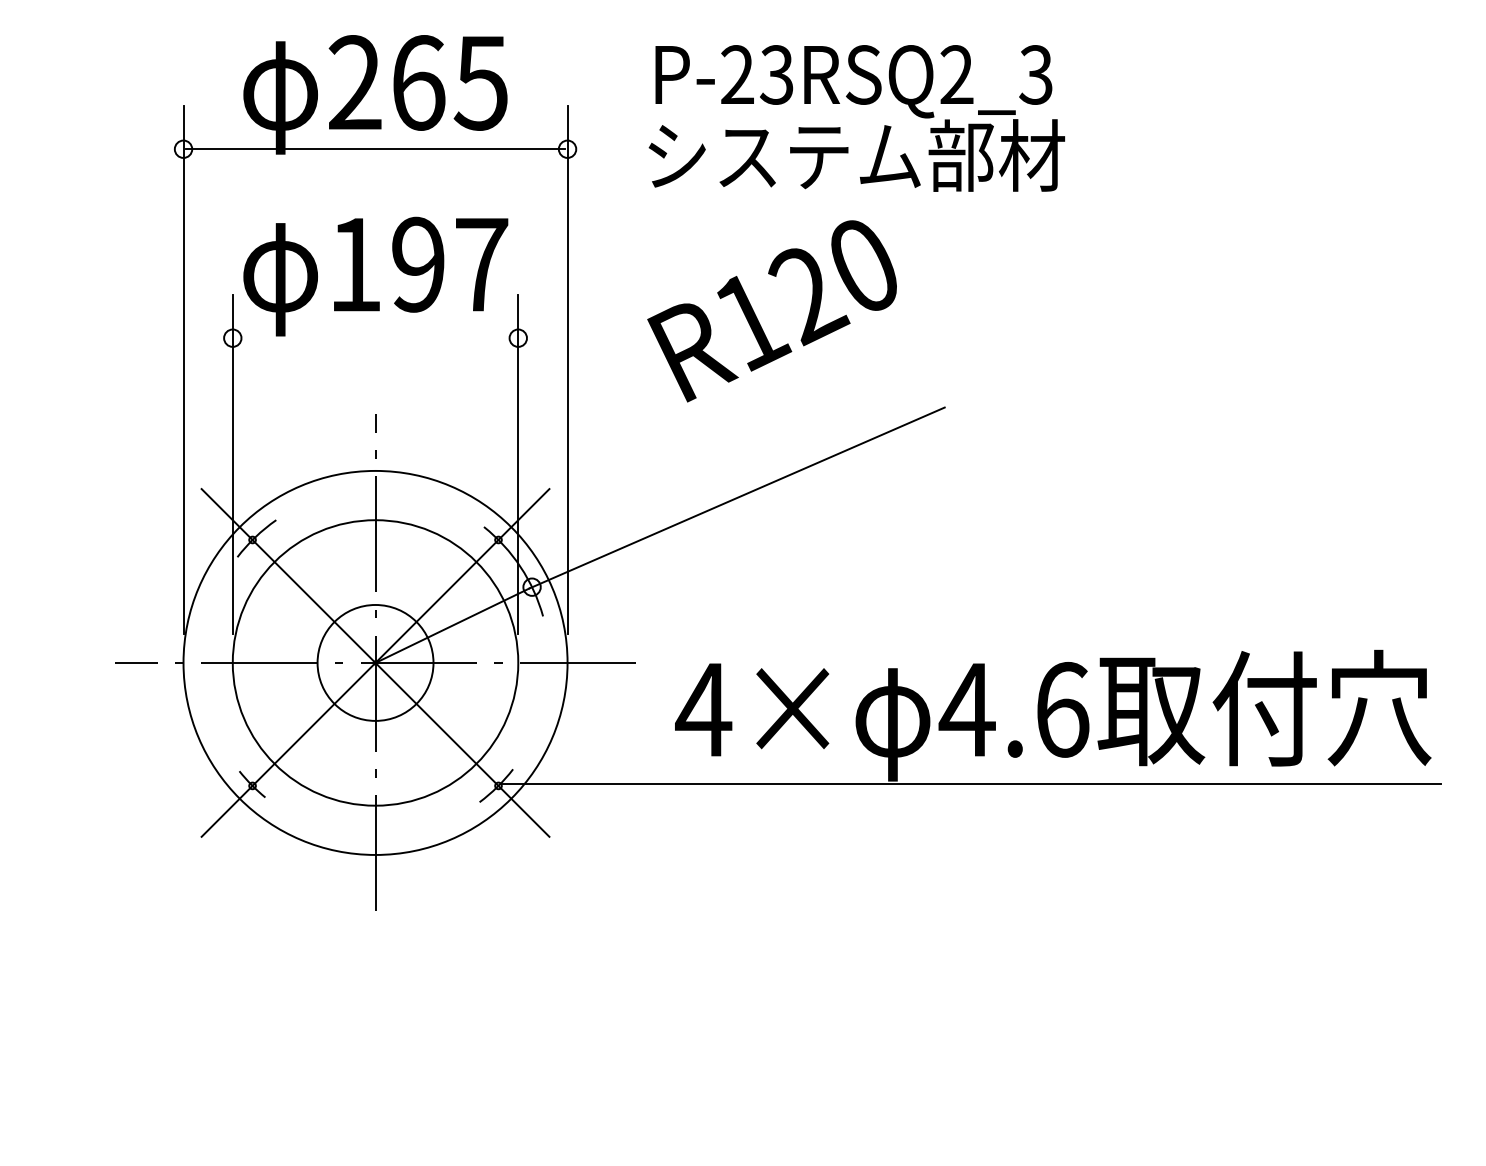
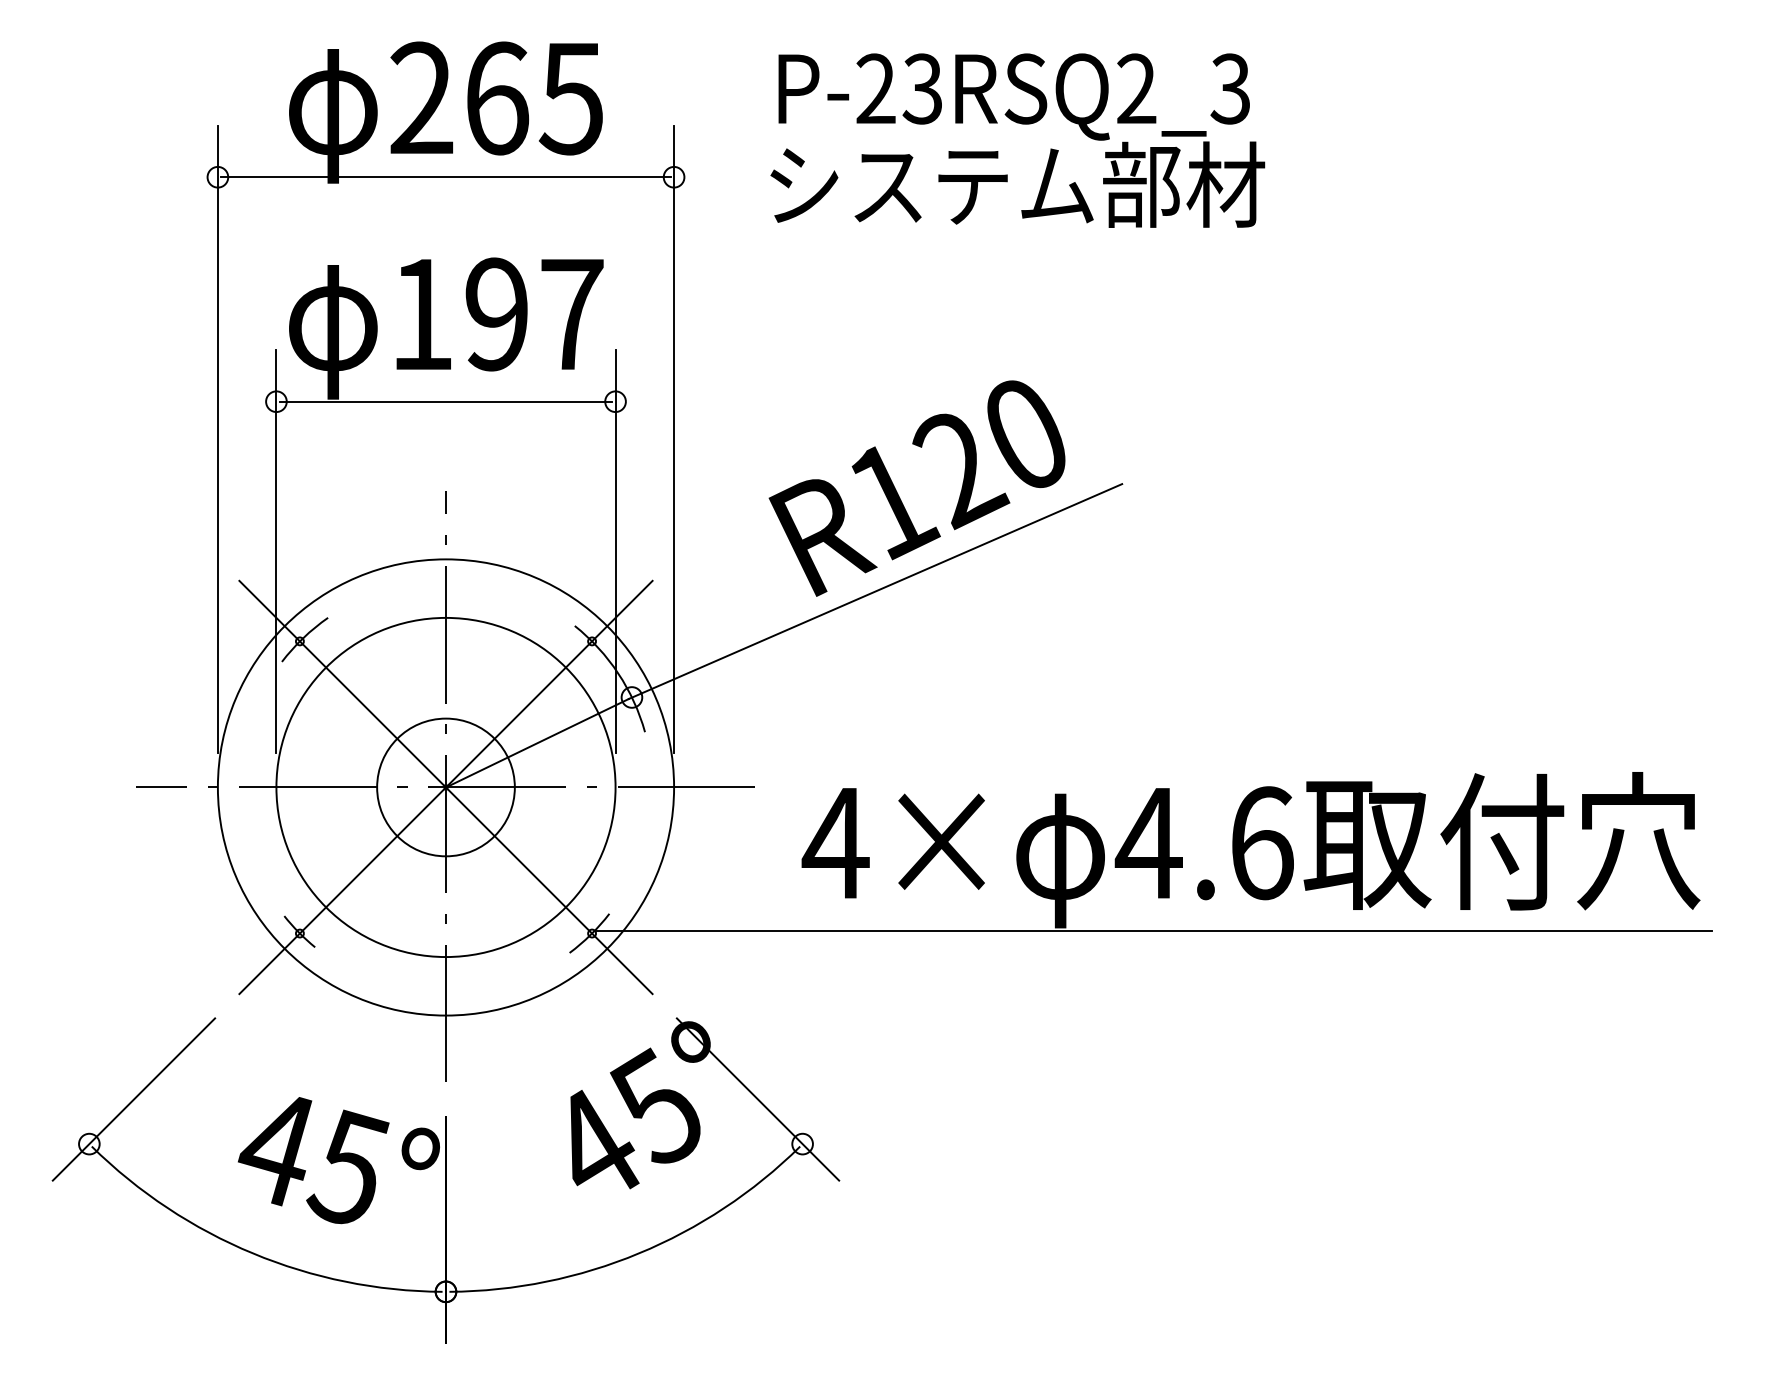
text: (771, 311) -> (916, 488), moved
line: (375, 338) -> (445, 402), added
part: (375, 993) -> (445, 1180), added

